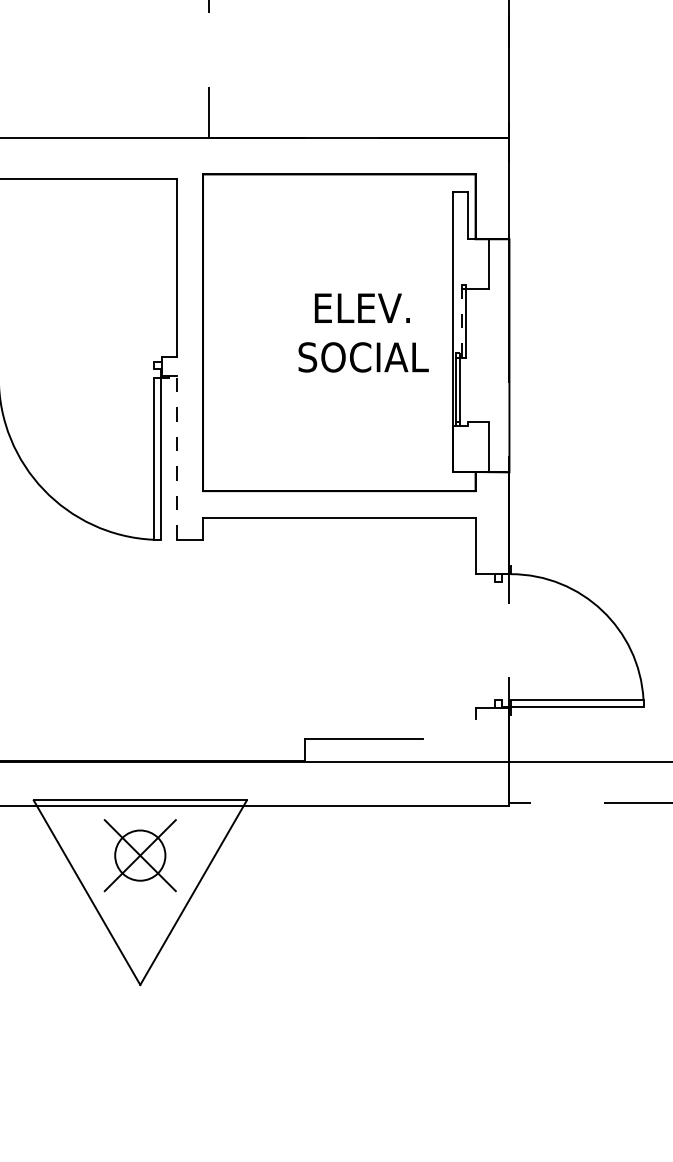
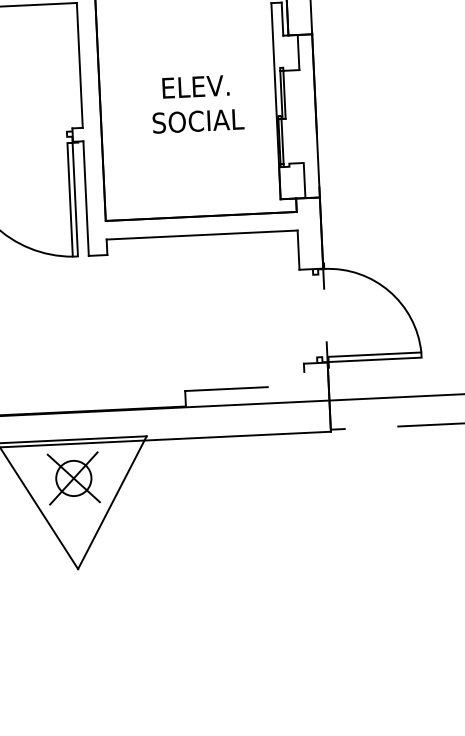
line: (461, 323) -> (281, 94), dashed -> solid
text: (363, 332) -> (197, 103), moved
line: (176, 458) -> (86, 198), dashed -> solid

